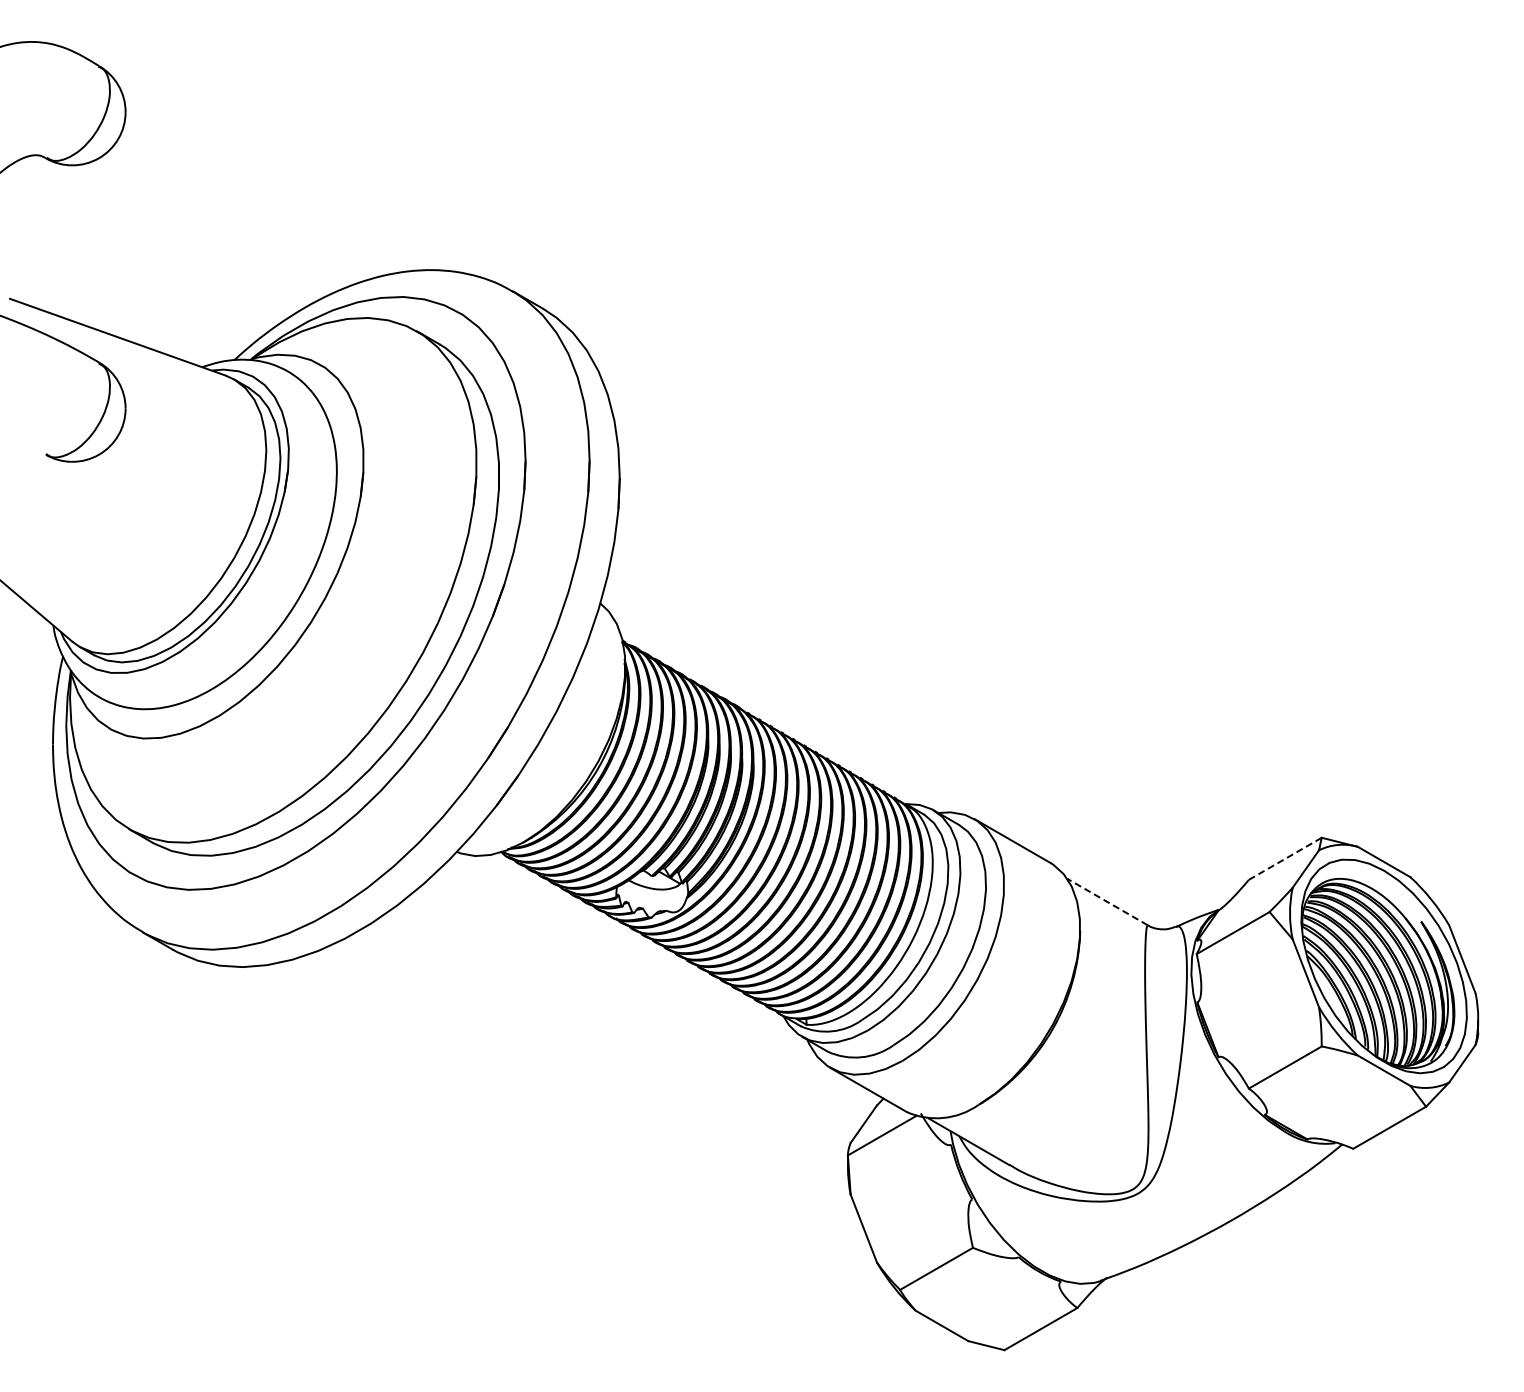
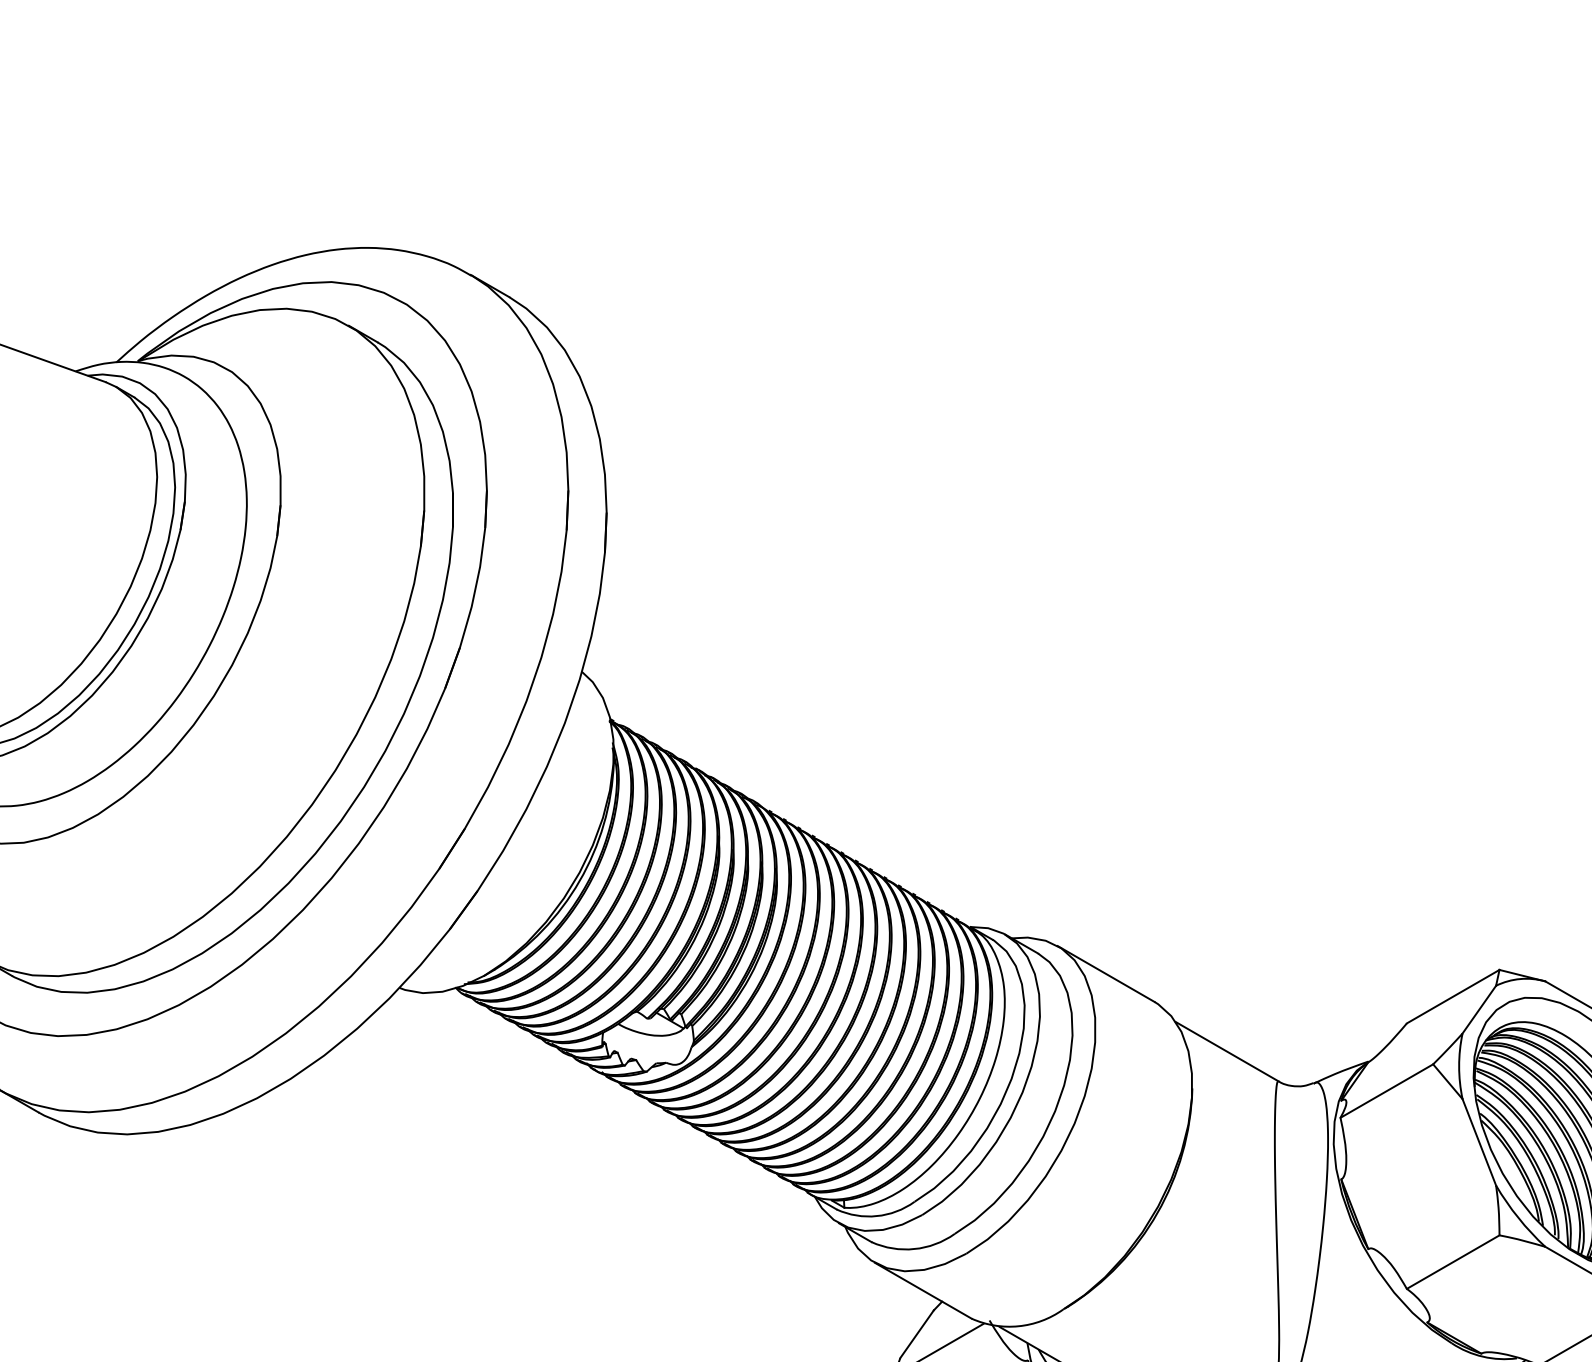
line: (1285, 858) -> (1453, 996), dashed -> solid
line: (1107, 901) -> (1227, 1050), dashed -> solid

